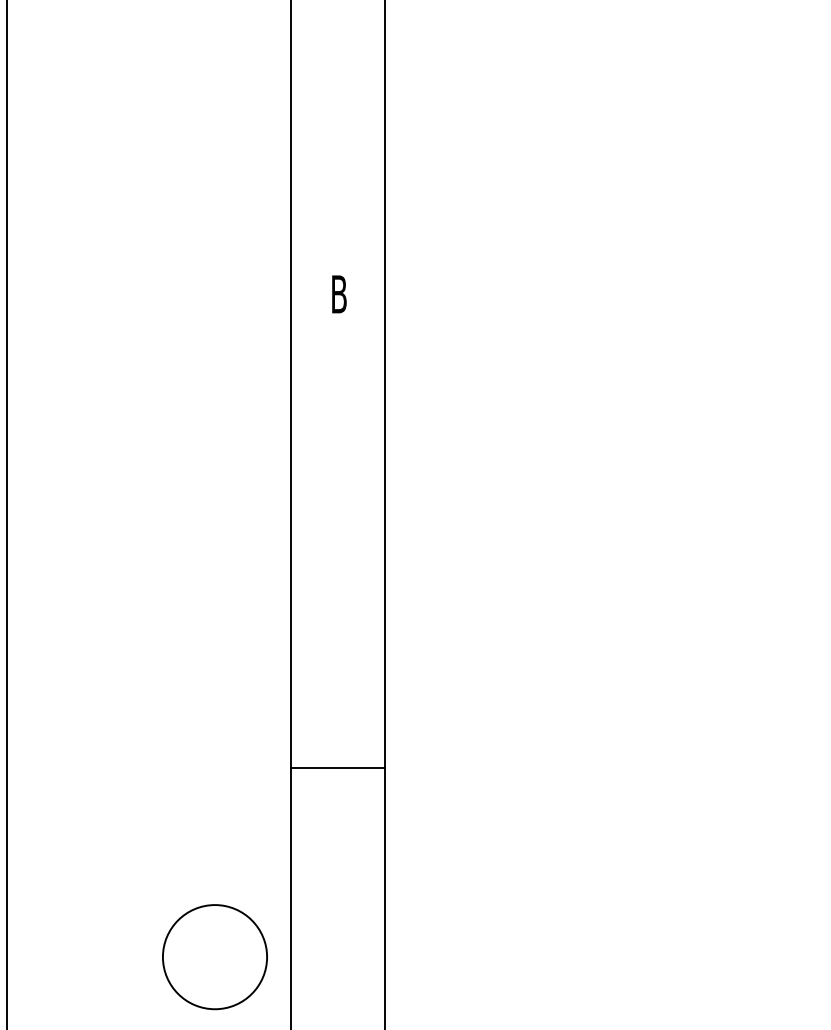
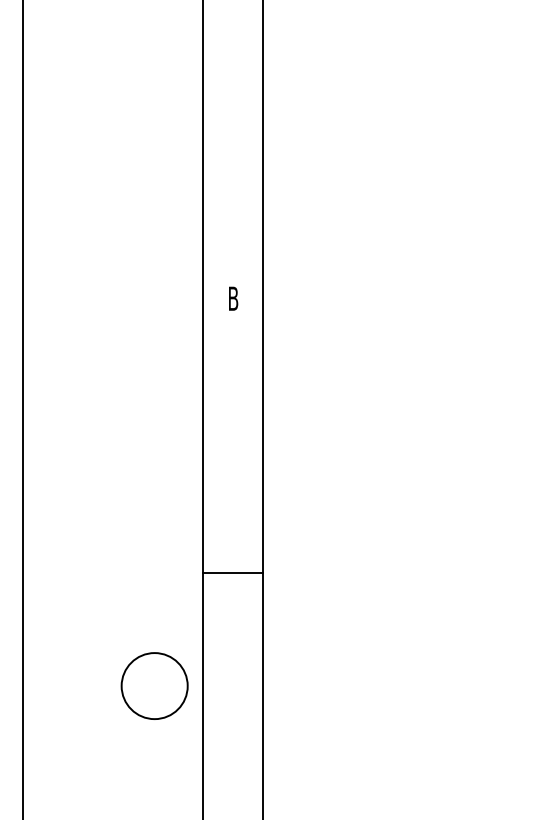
line: (337, 767) -> (232, 572), moved
circle: (214, 956) -> (154, 685), moved

